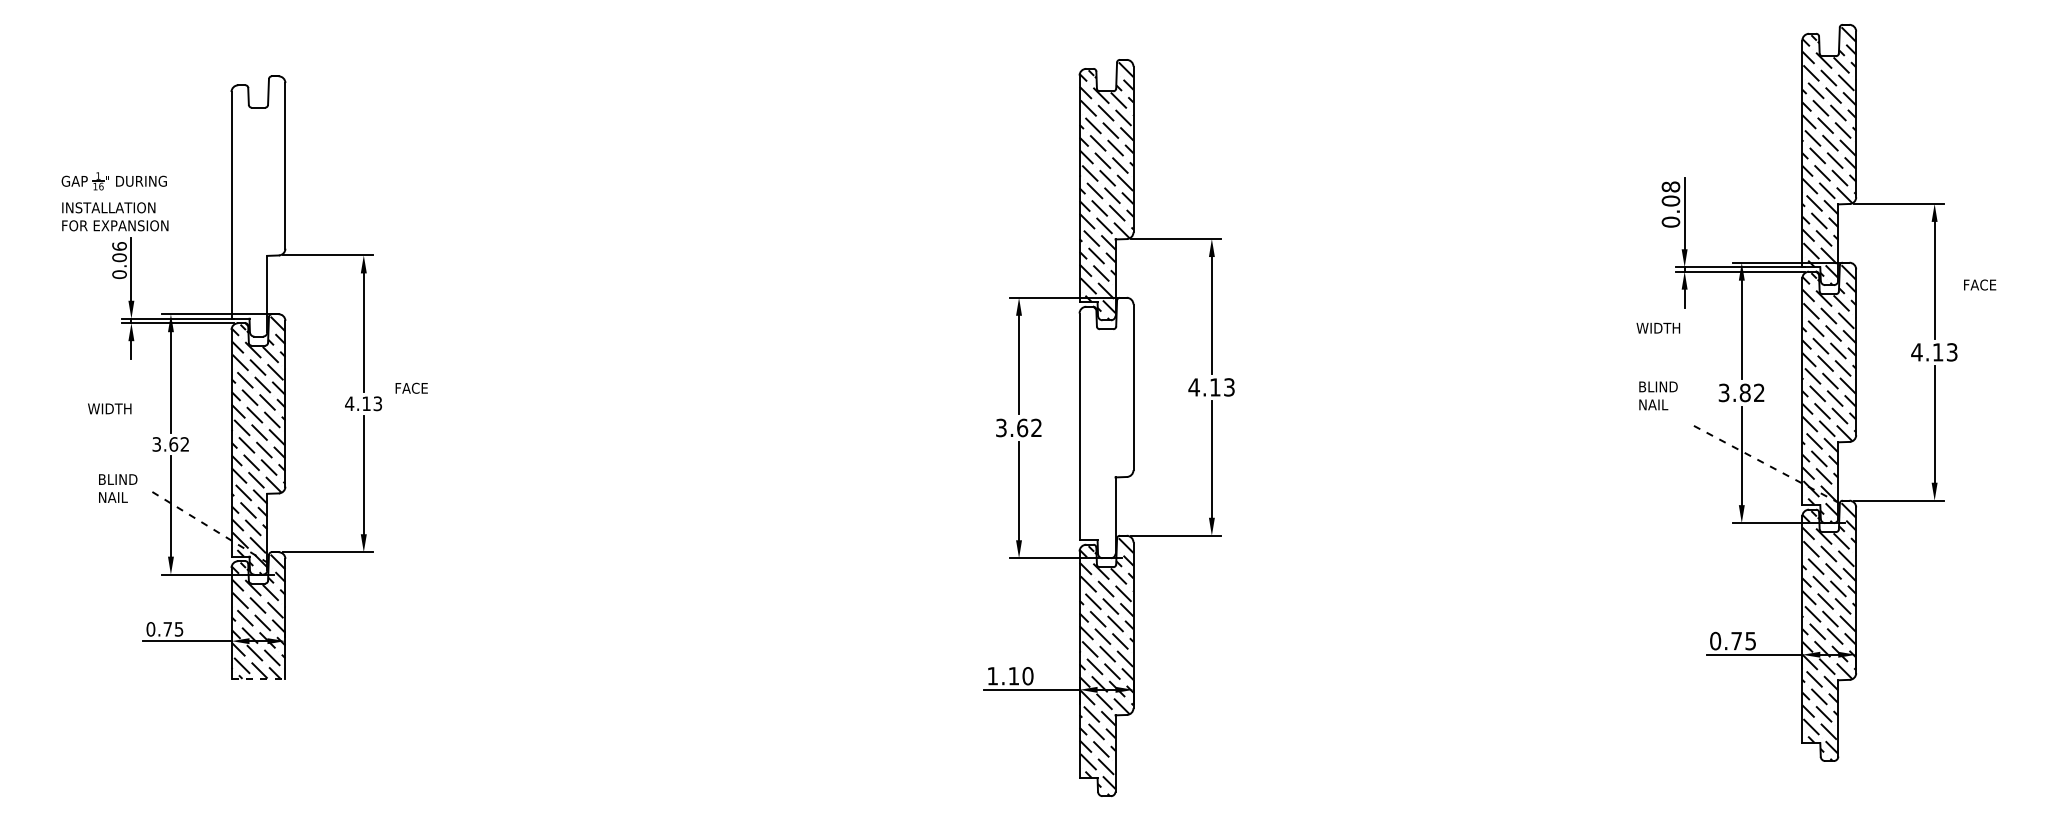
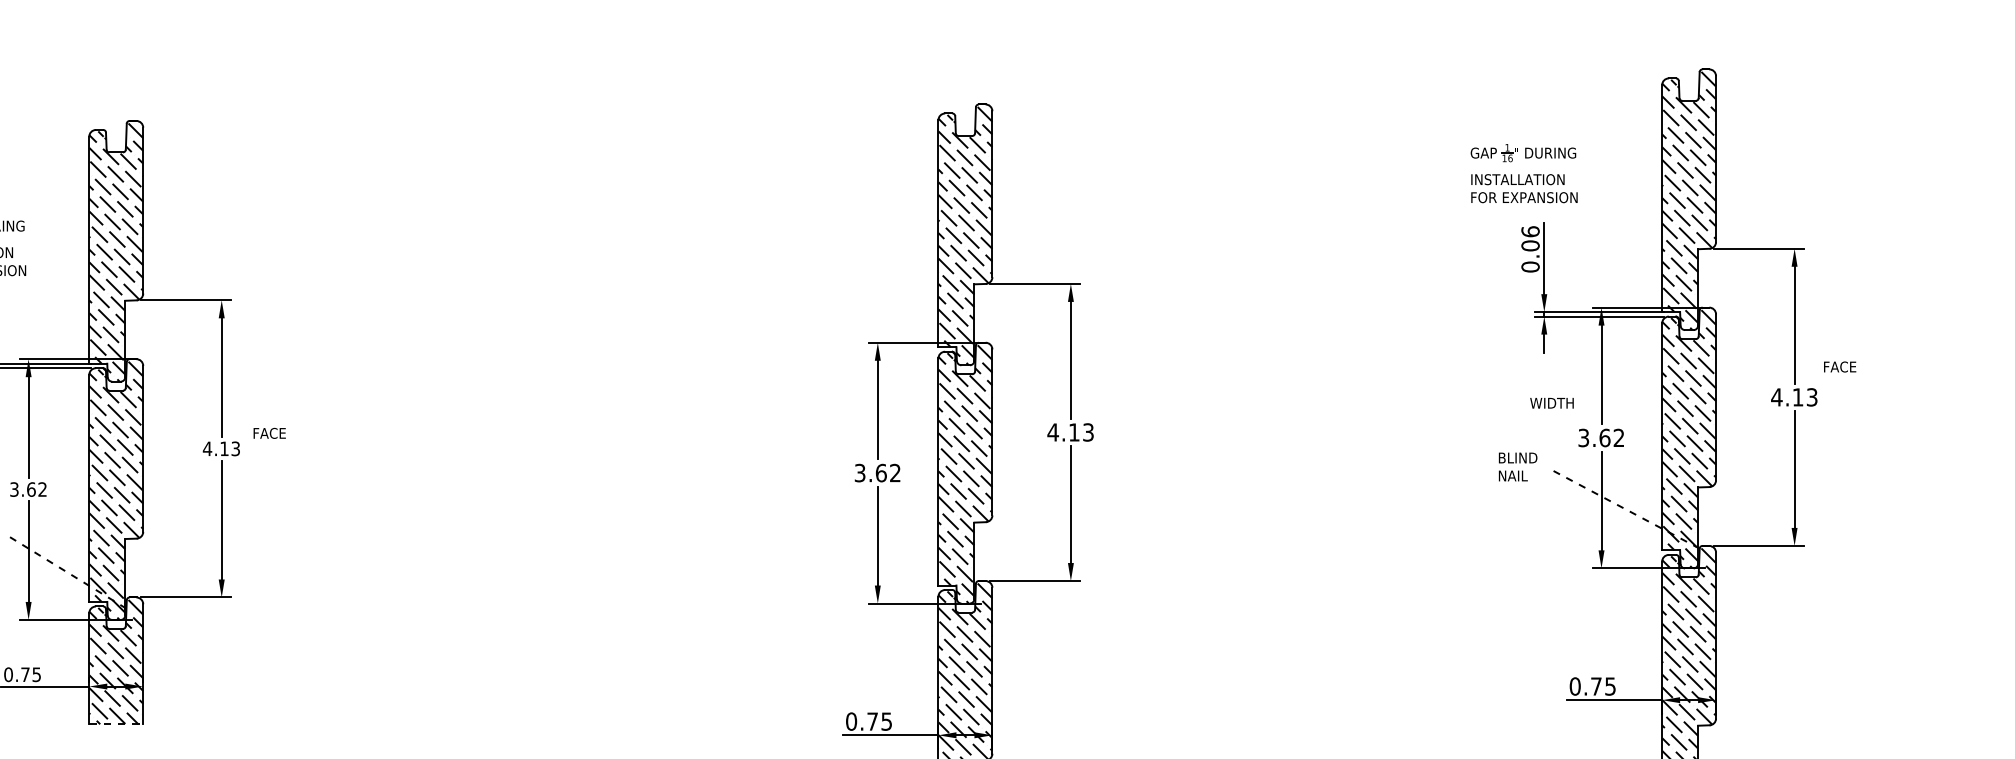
part: (1664, 128) -> (1524, 173), added
text: (1670, 186) -> (1530, 231), 0.08 -> 0.06
hatch: (258, 206) -> (116, 251), added
text: (1980, 284) -> (1840, 366), moved
text: (1658, 327) -> (1552, 402), moved
text: (1744, 392) -> (1604, 437), 3.82 -> 3.62
text: (1658, 395) -> (1518, 466), moved
hatch: (1106, 428) -> (965, 473), added
text: (1010, 676) -> (869, 721), 1.10 -> 0.75

